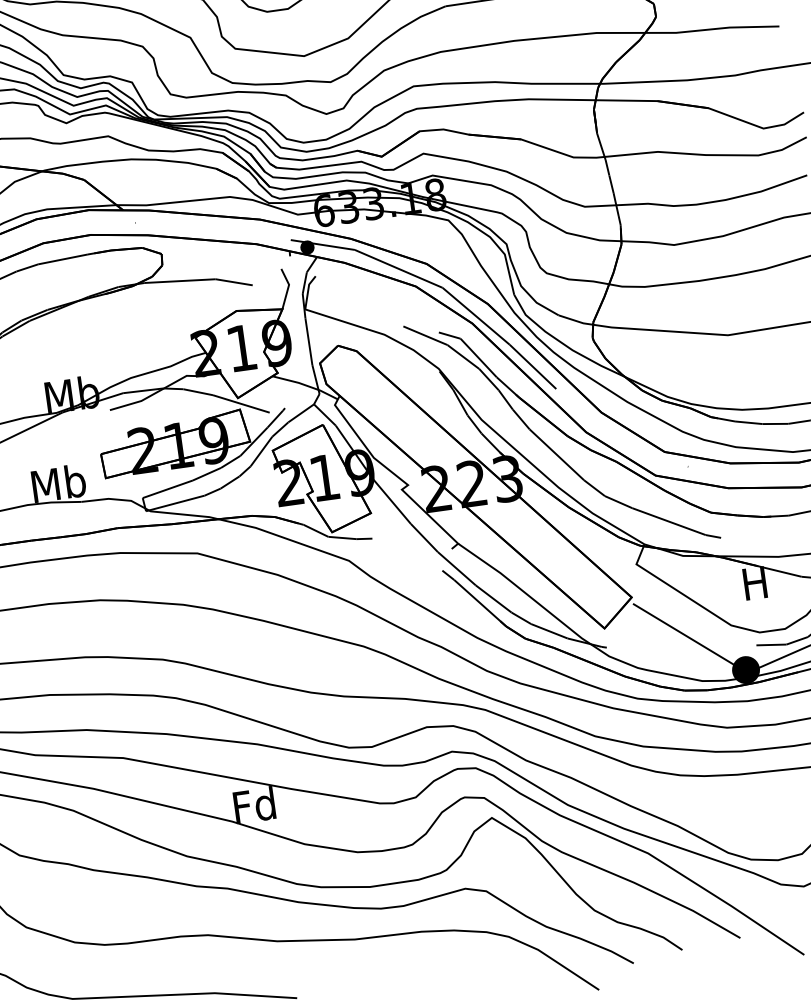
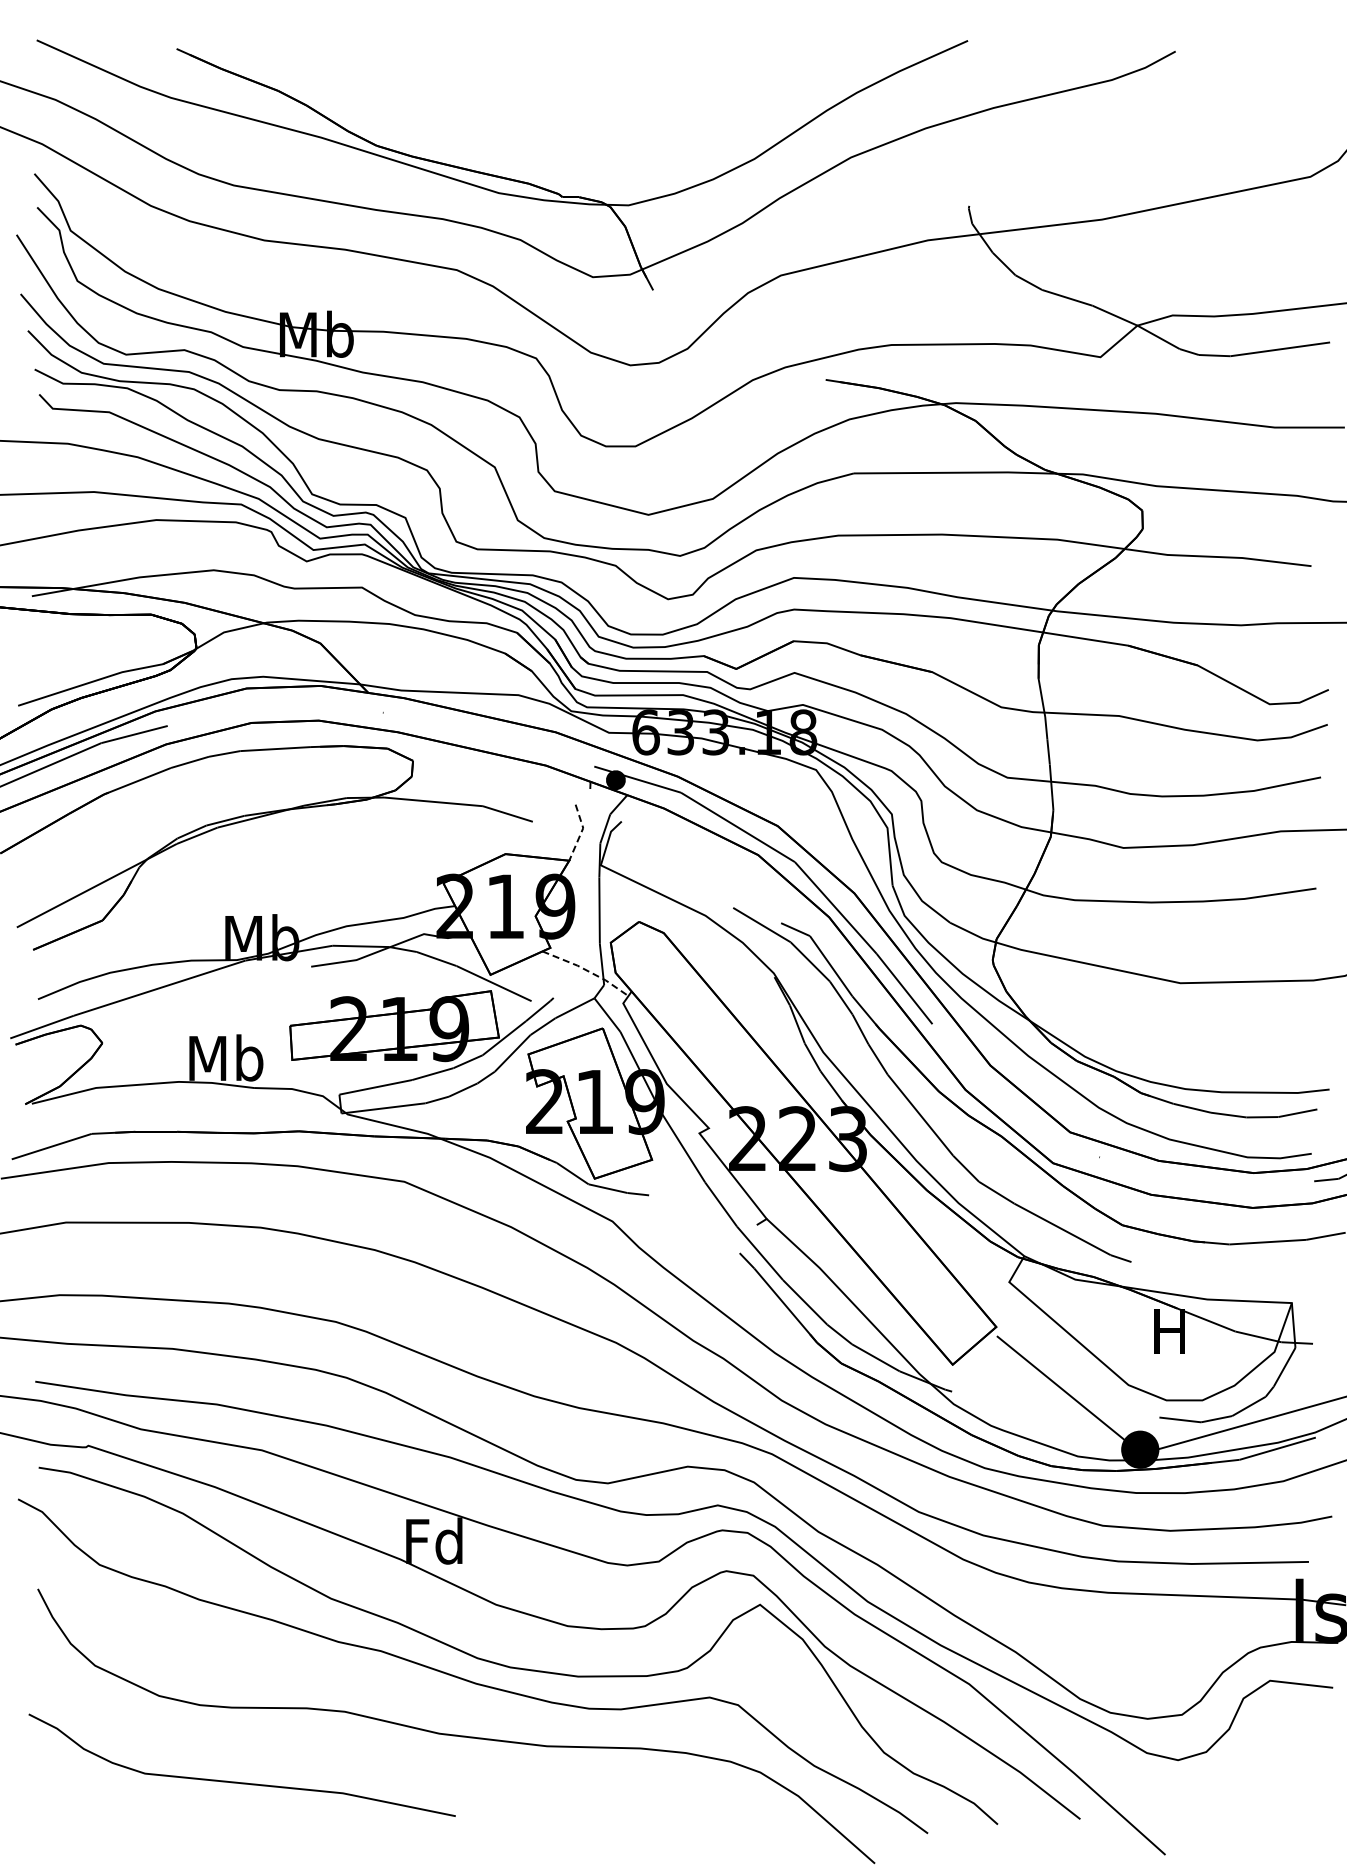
line: (288, 288) -> (581, 832), solid -> dashed
line: (306, 385) -> (587, 970), solid -> dashed

